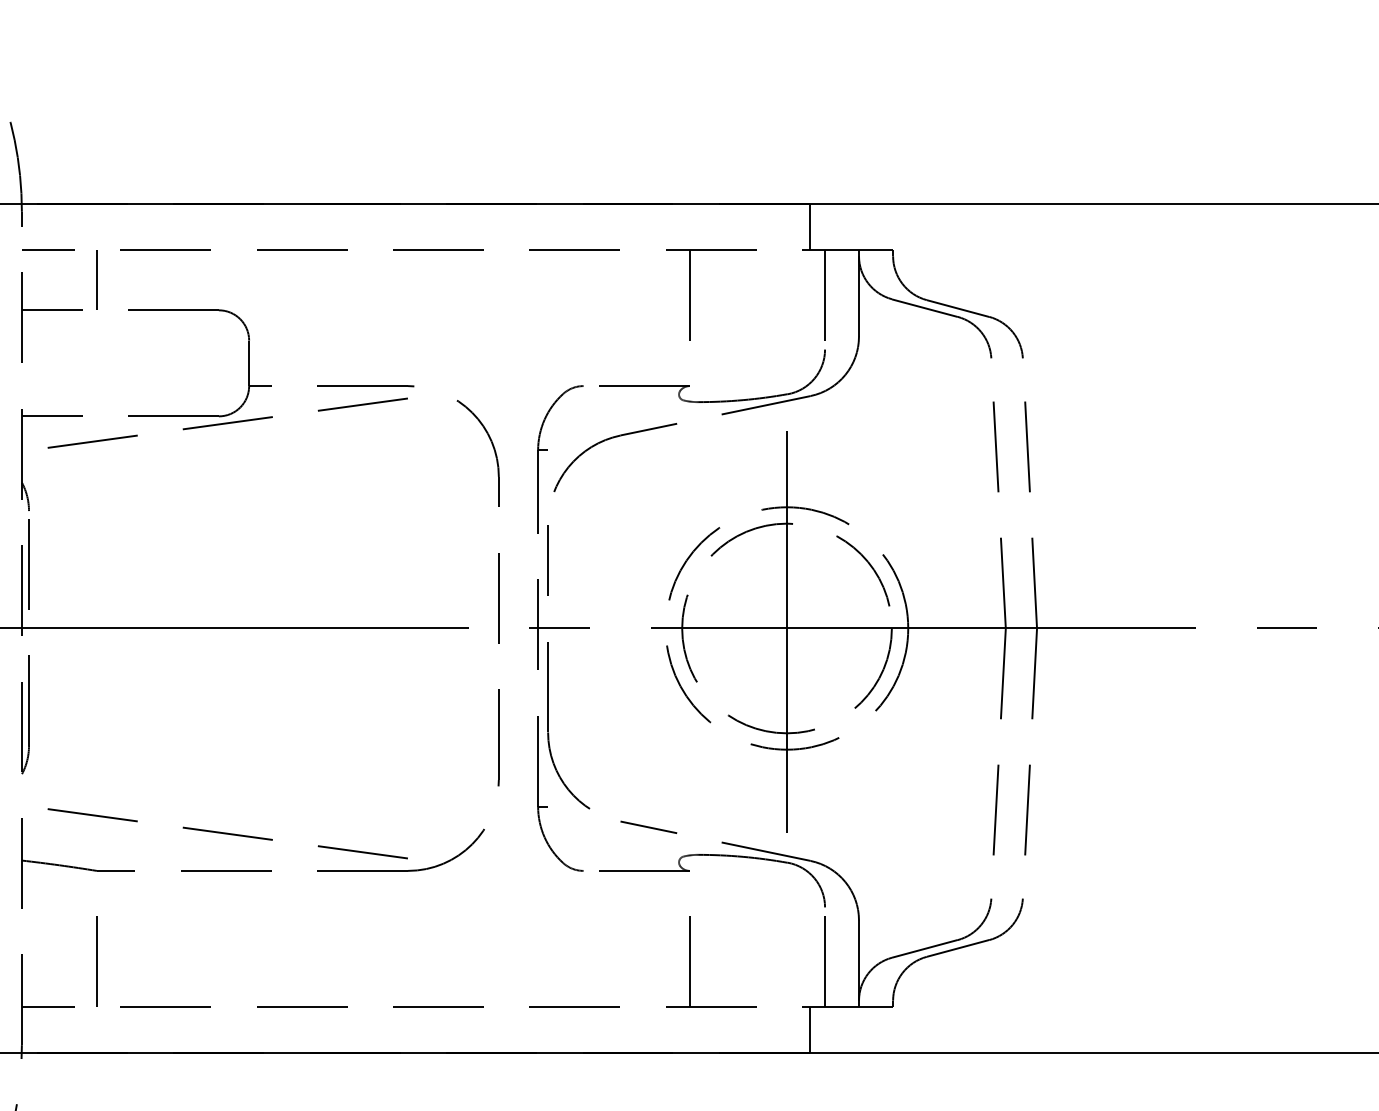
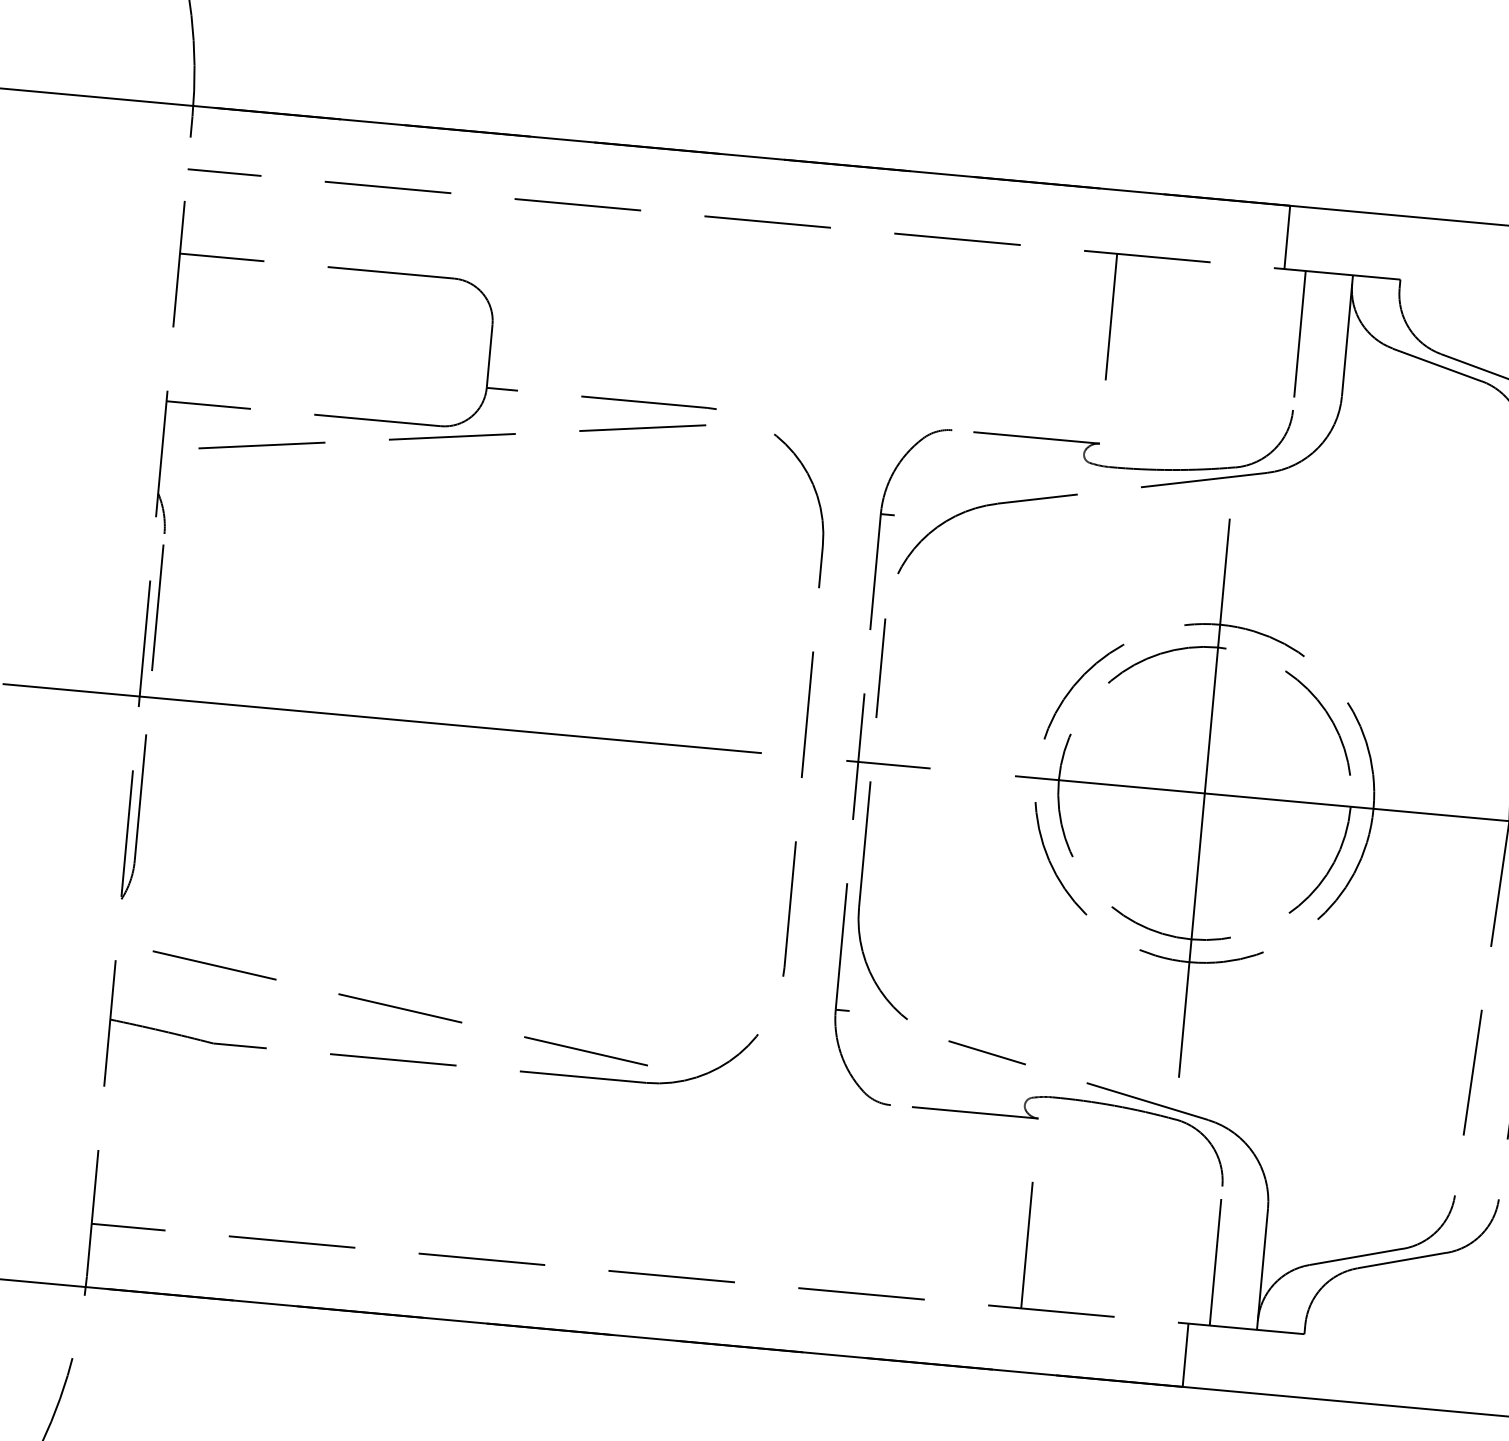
line: (96, 279) -> (287, 220), removed
line: (96, 961) -> (201, 1169), removed

